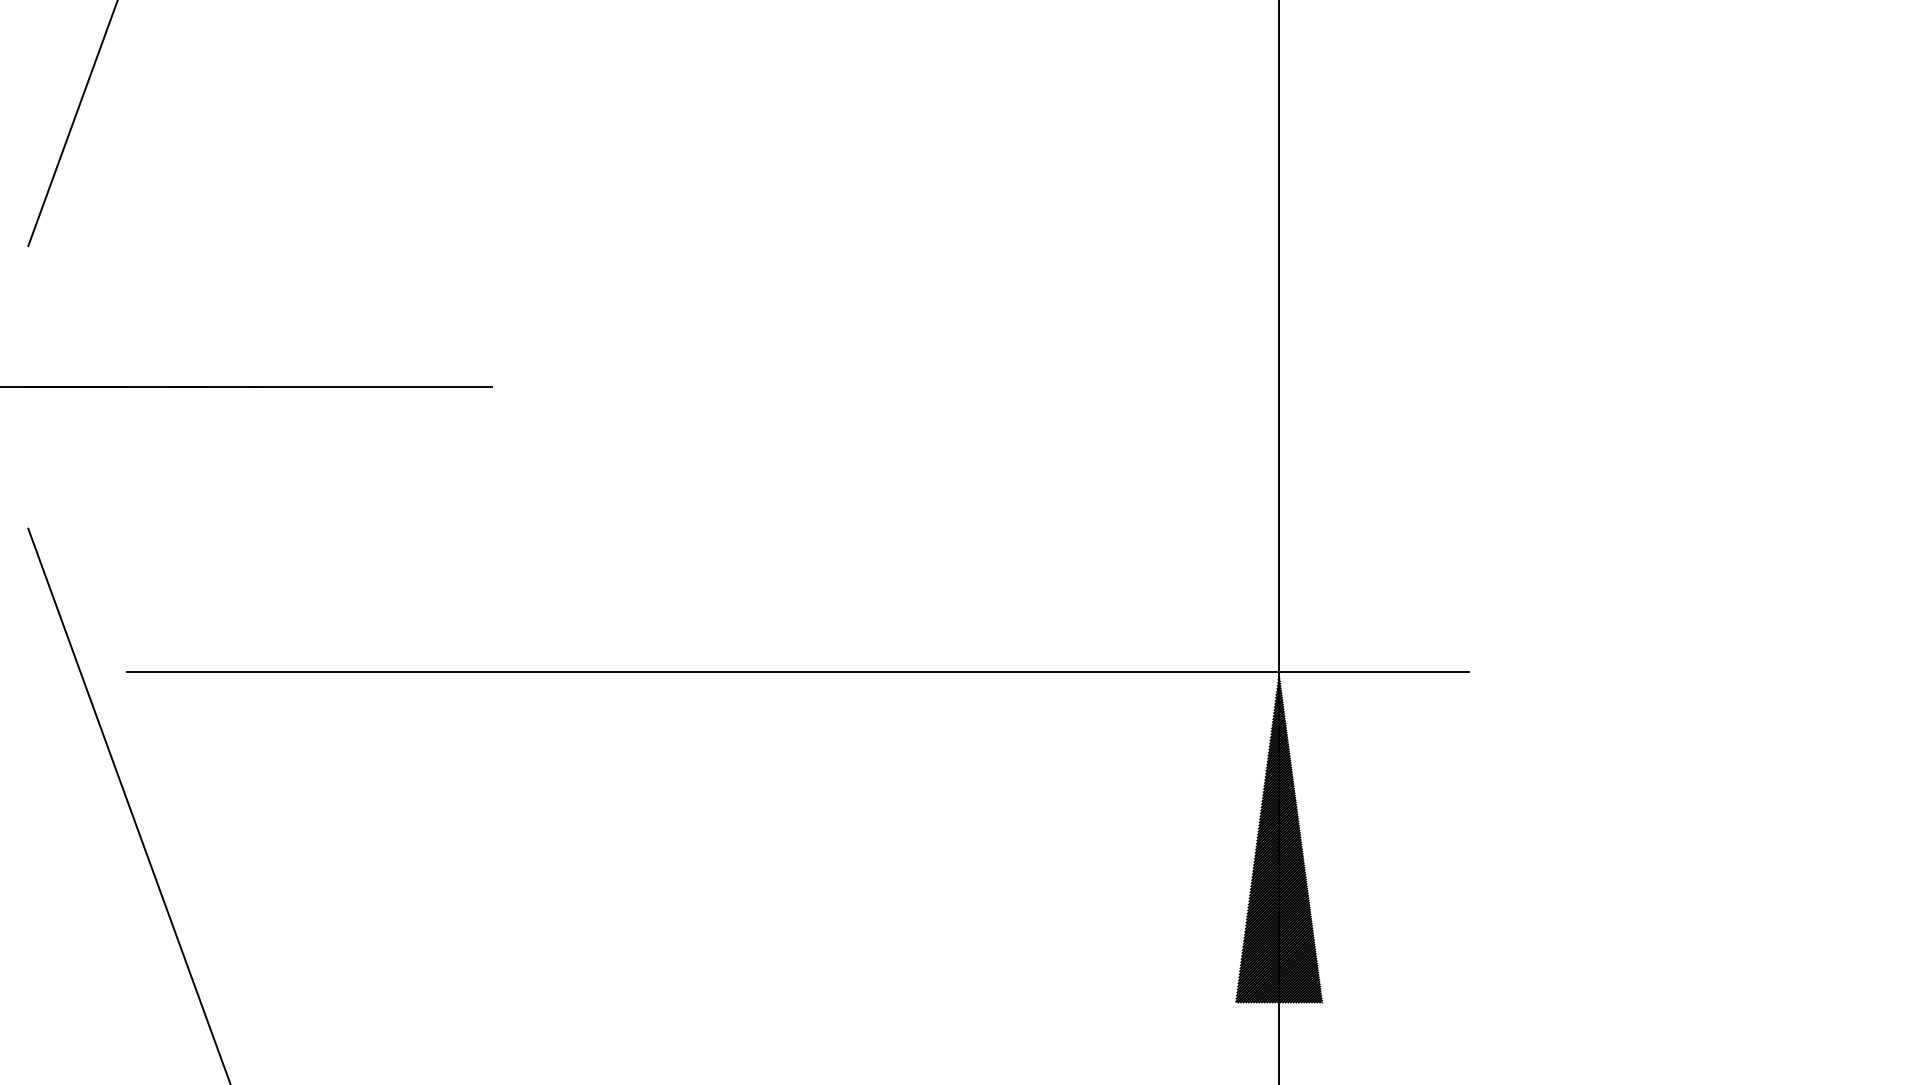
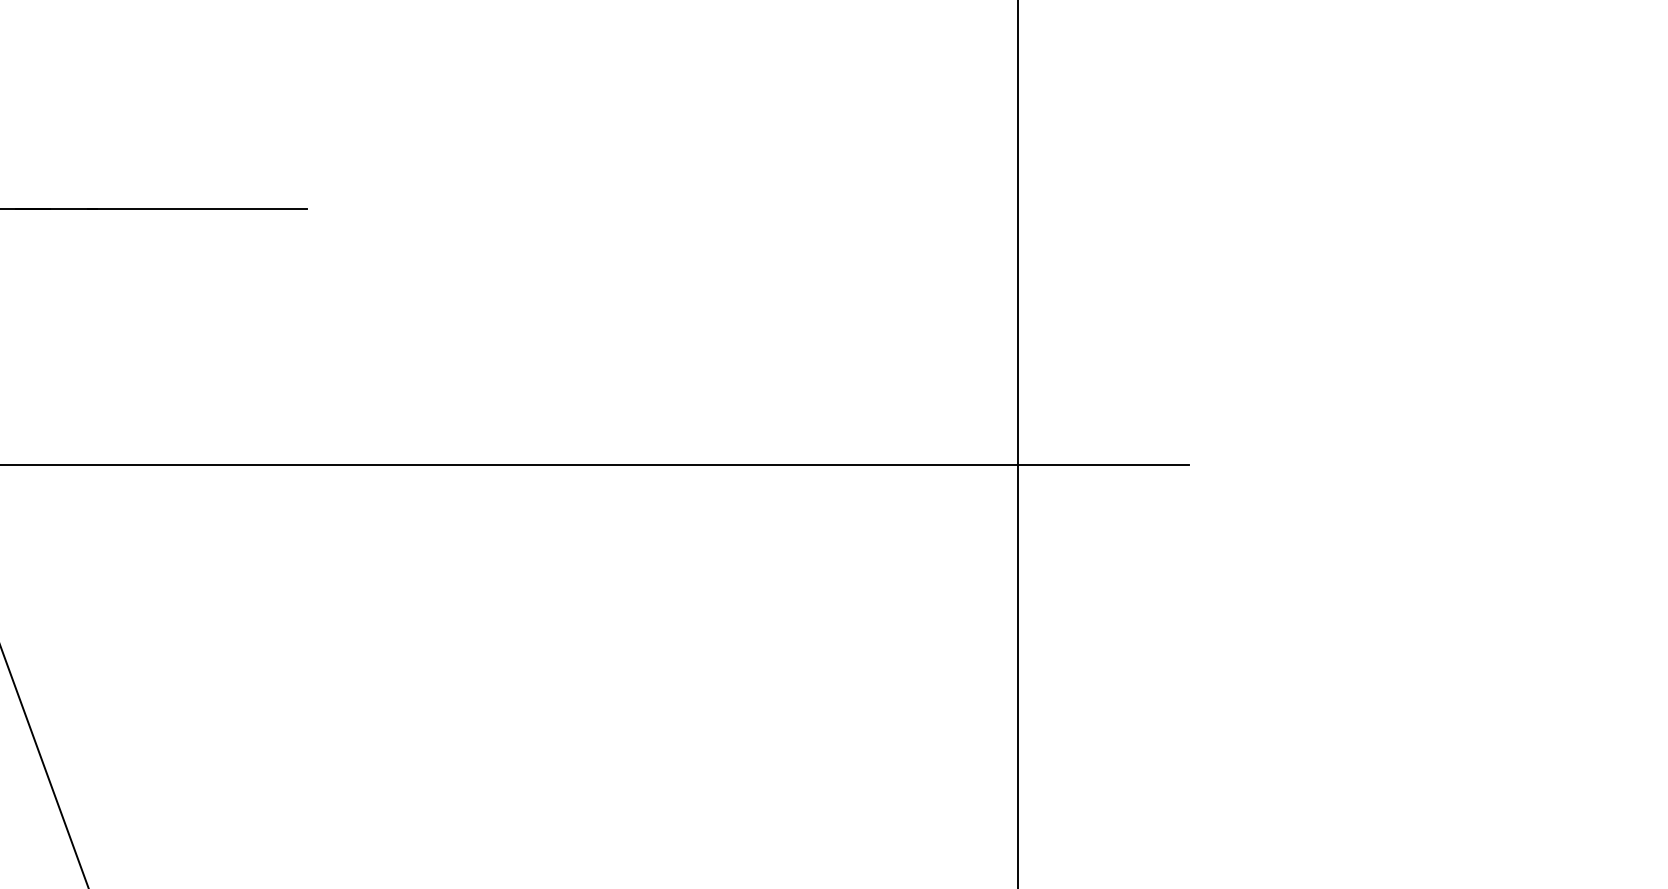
hatch: (1278, 838) -> (1017, 616), removed

